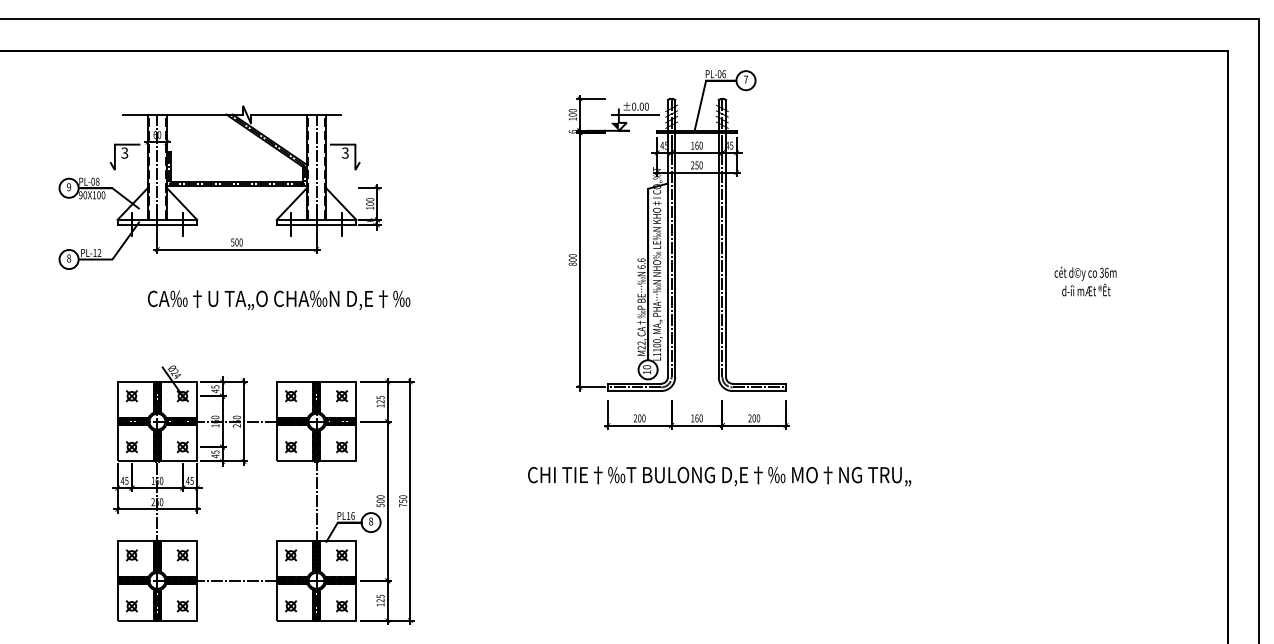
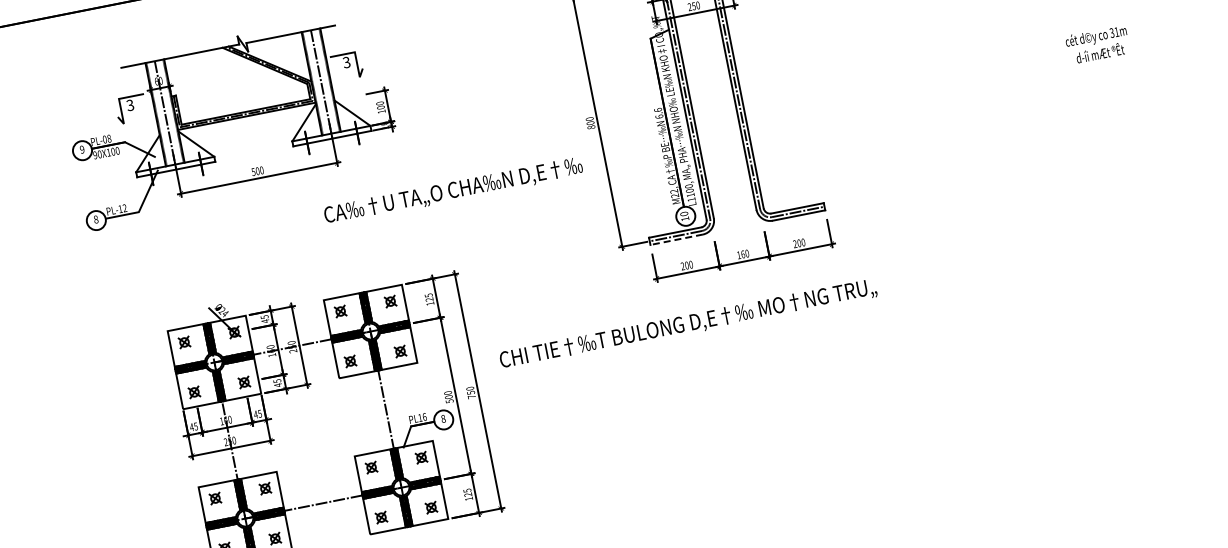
text: (1106, 272) -> (1116, 31), 36m -> 31m
text: (279, 300) -> (453, 191), moved
line: (634, 391) -> (676, 240), solid -> dashed
text: (719, 476) -> (688, 324), moved

